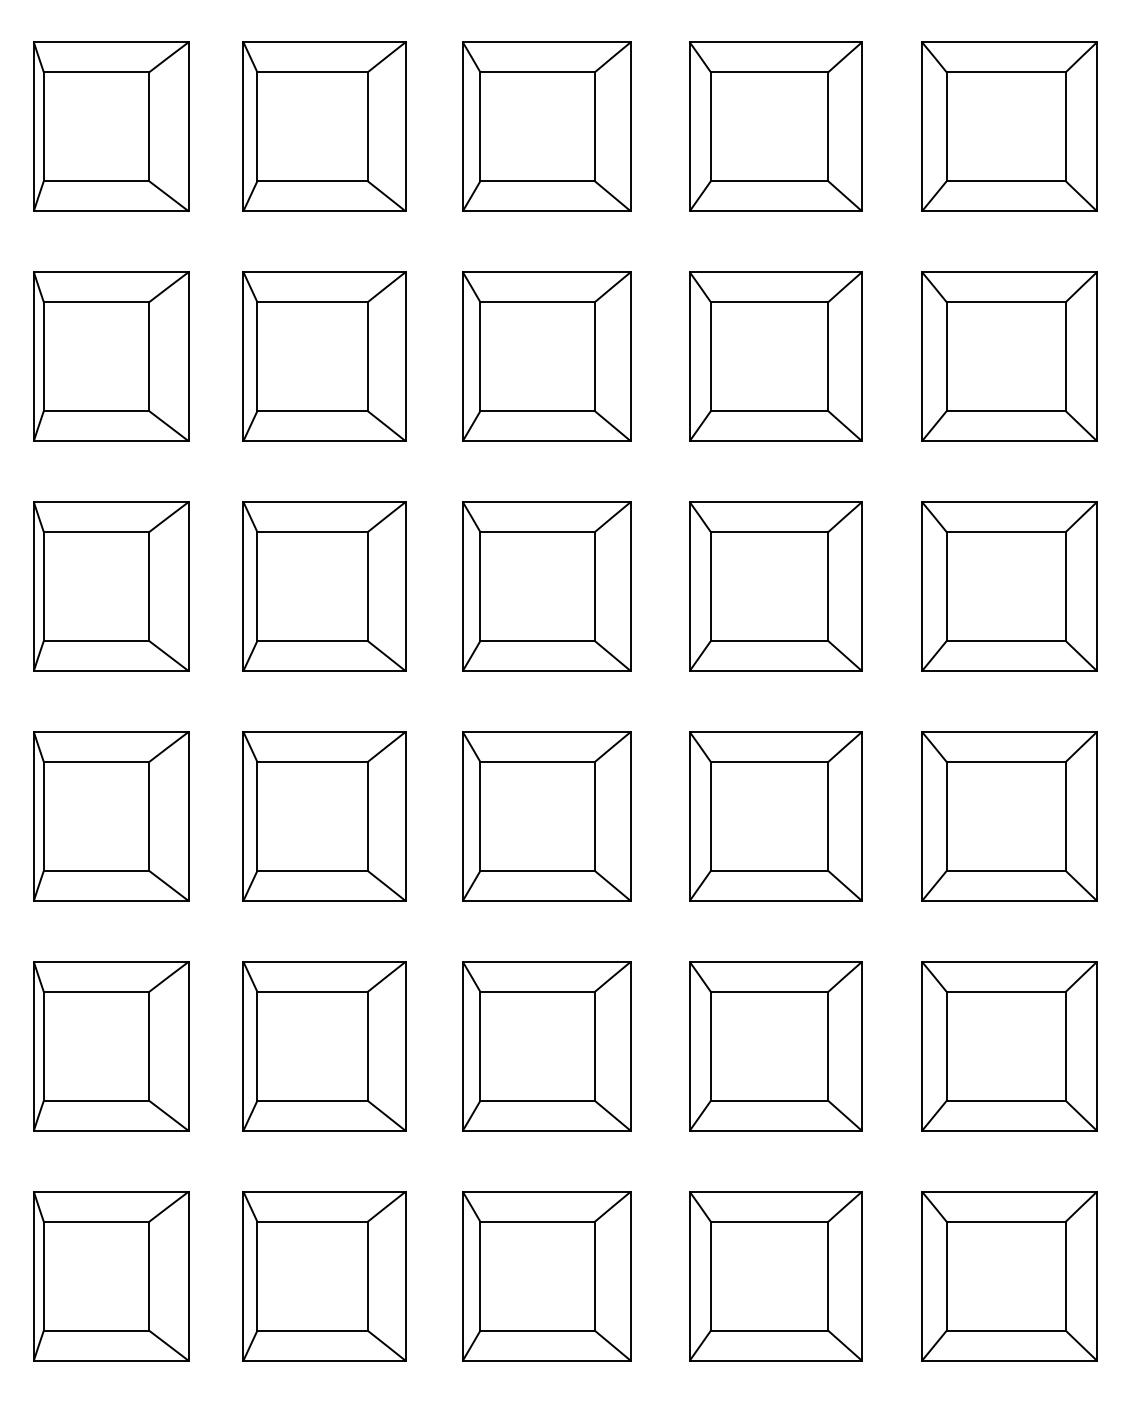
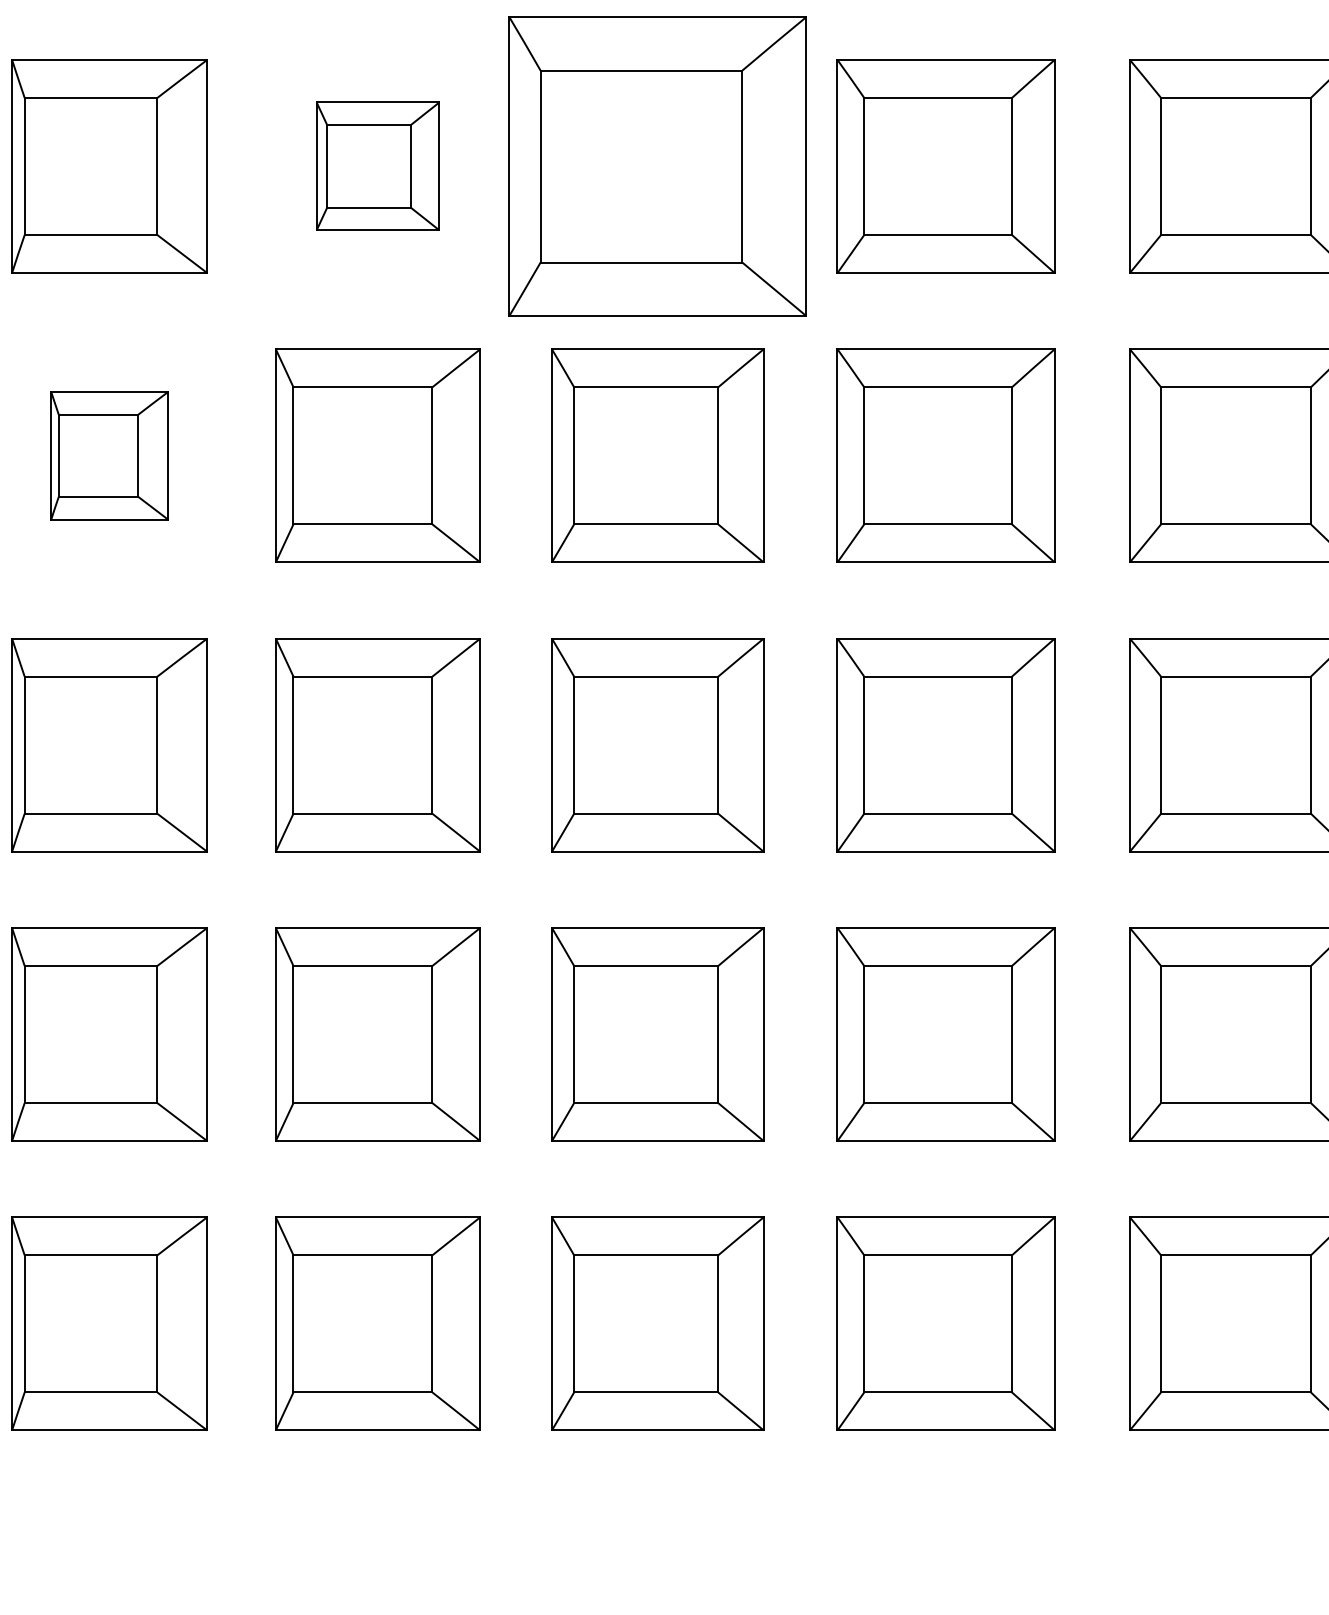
part: (324, 356) -> (377, 166), size x0.6
part: (546, 356) -> (657, 166), size x1.4
part: (111, 586) -> (109, 455), size x0.6

